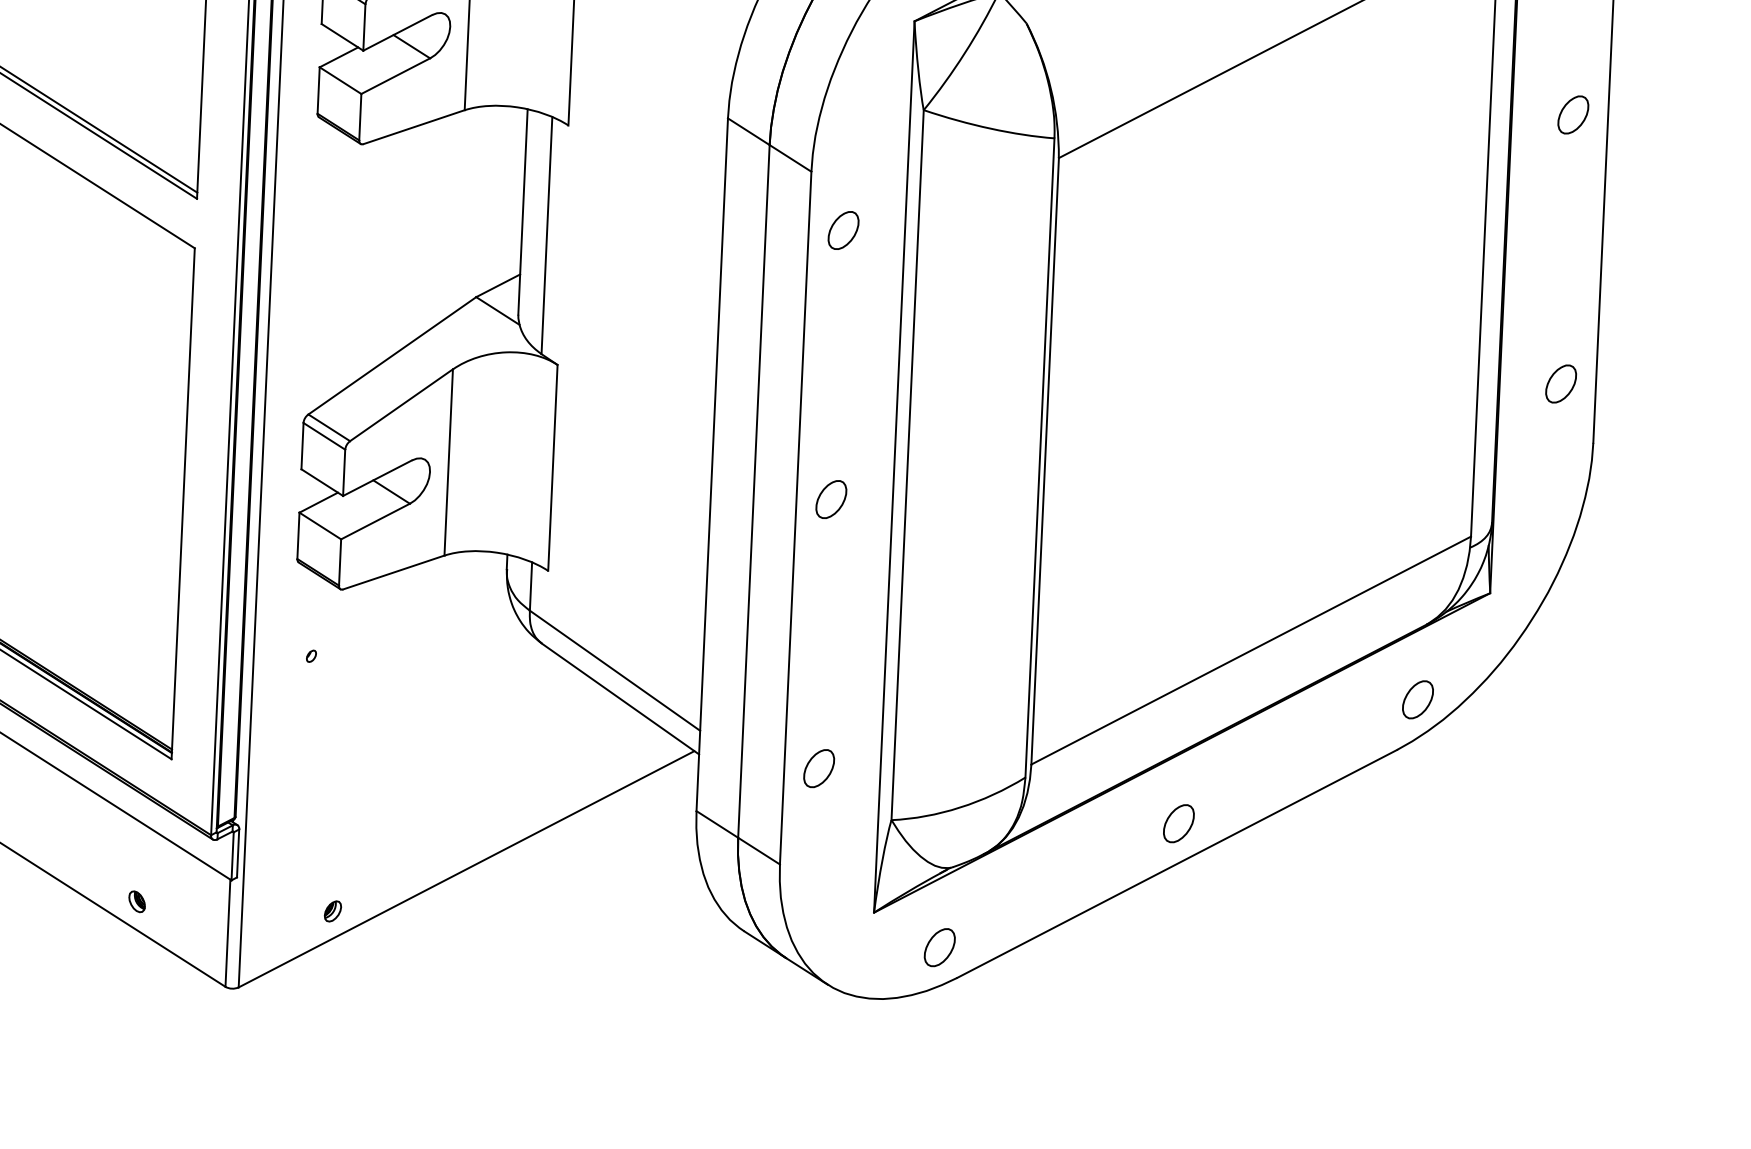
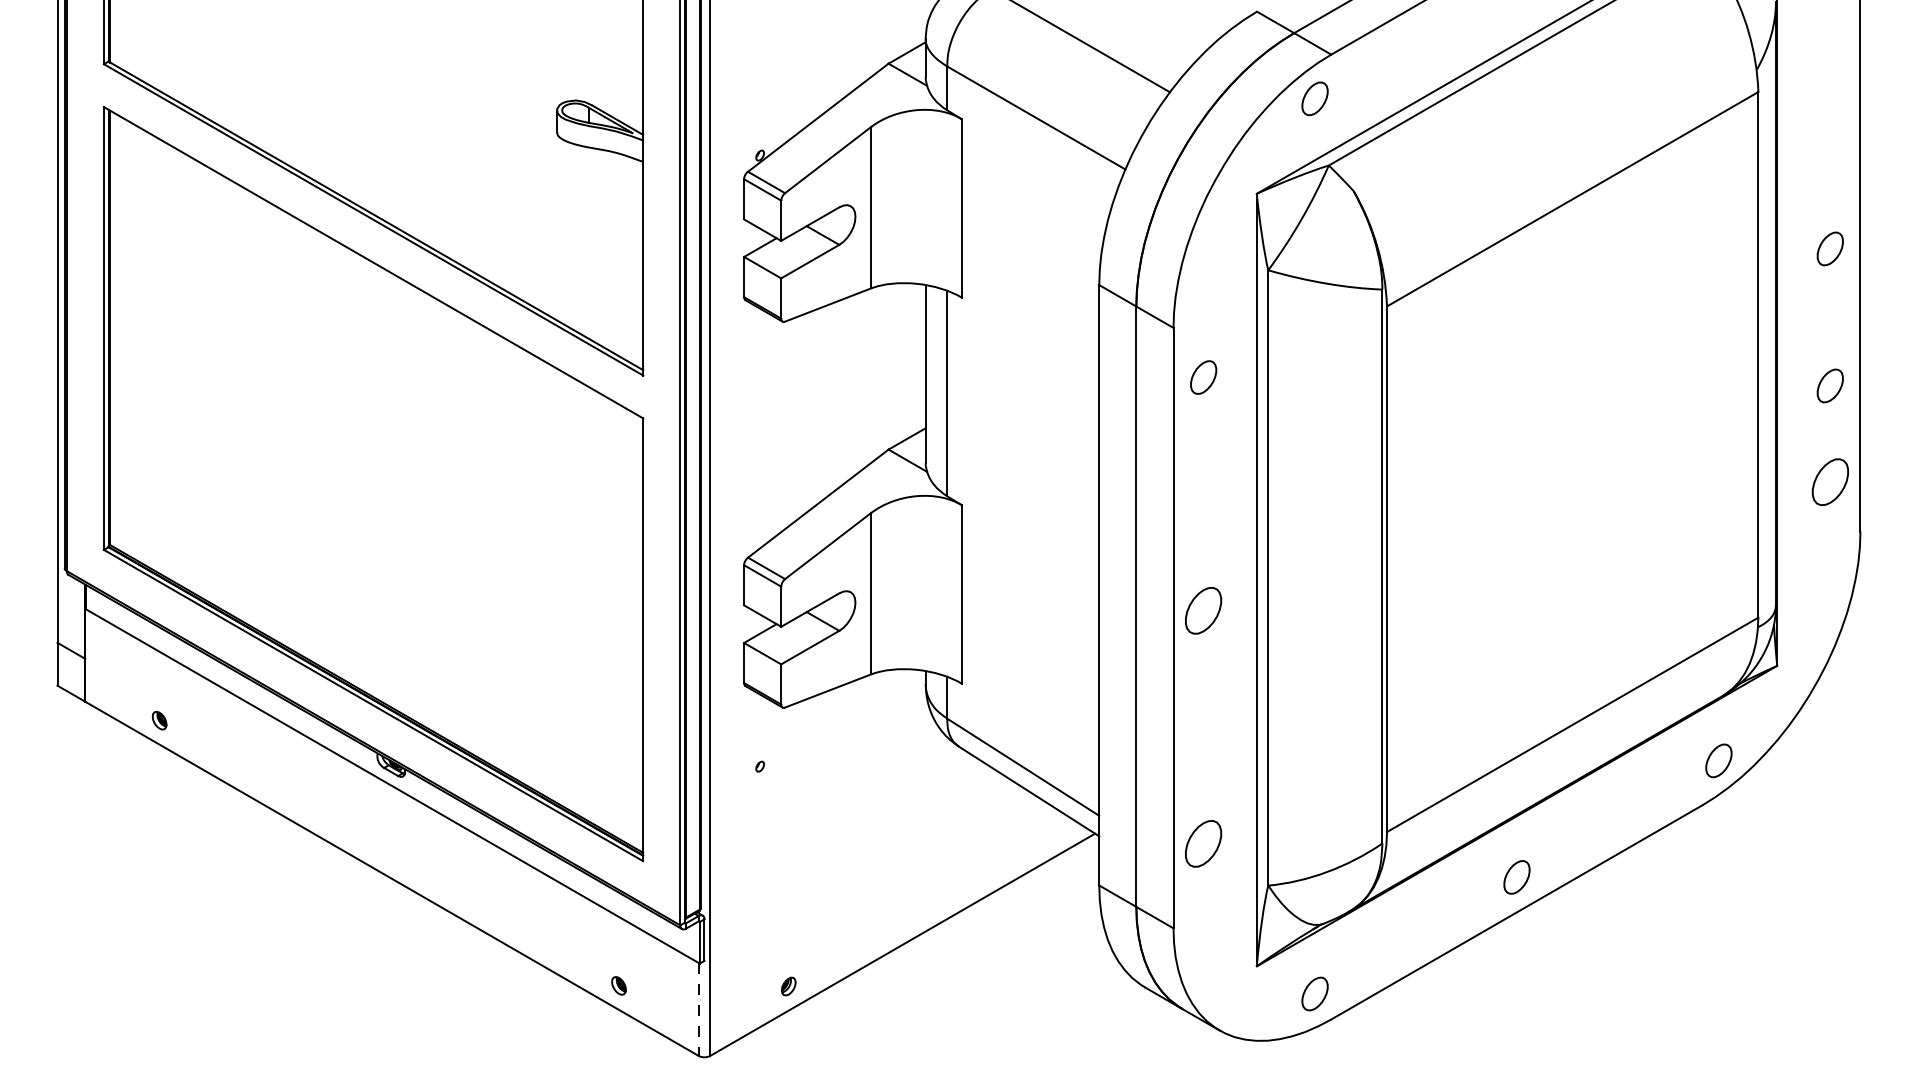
part: (1565, 272) -> (1829, 385), added
part: (1560, 383) -> (1829, 481), size x1.4
part: (831, 499) -> (1203, 610), size x1.4
part: (818, 768) -> (1203, 843), size x1.4
line: (227, 933) -> (698, 1009), solid -> dashed

